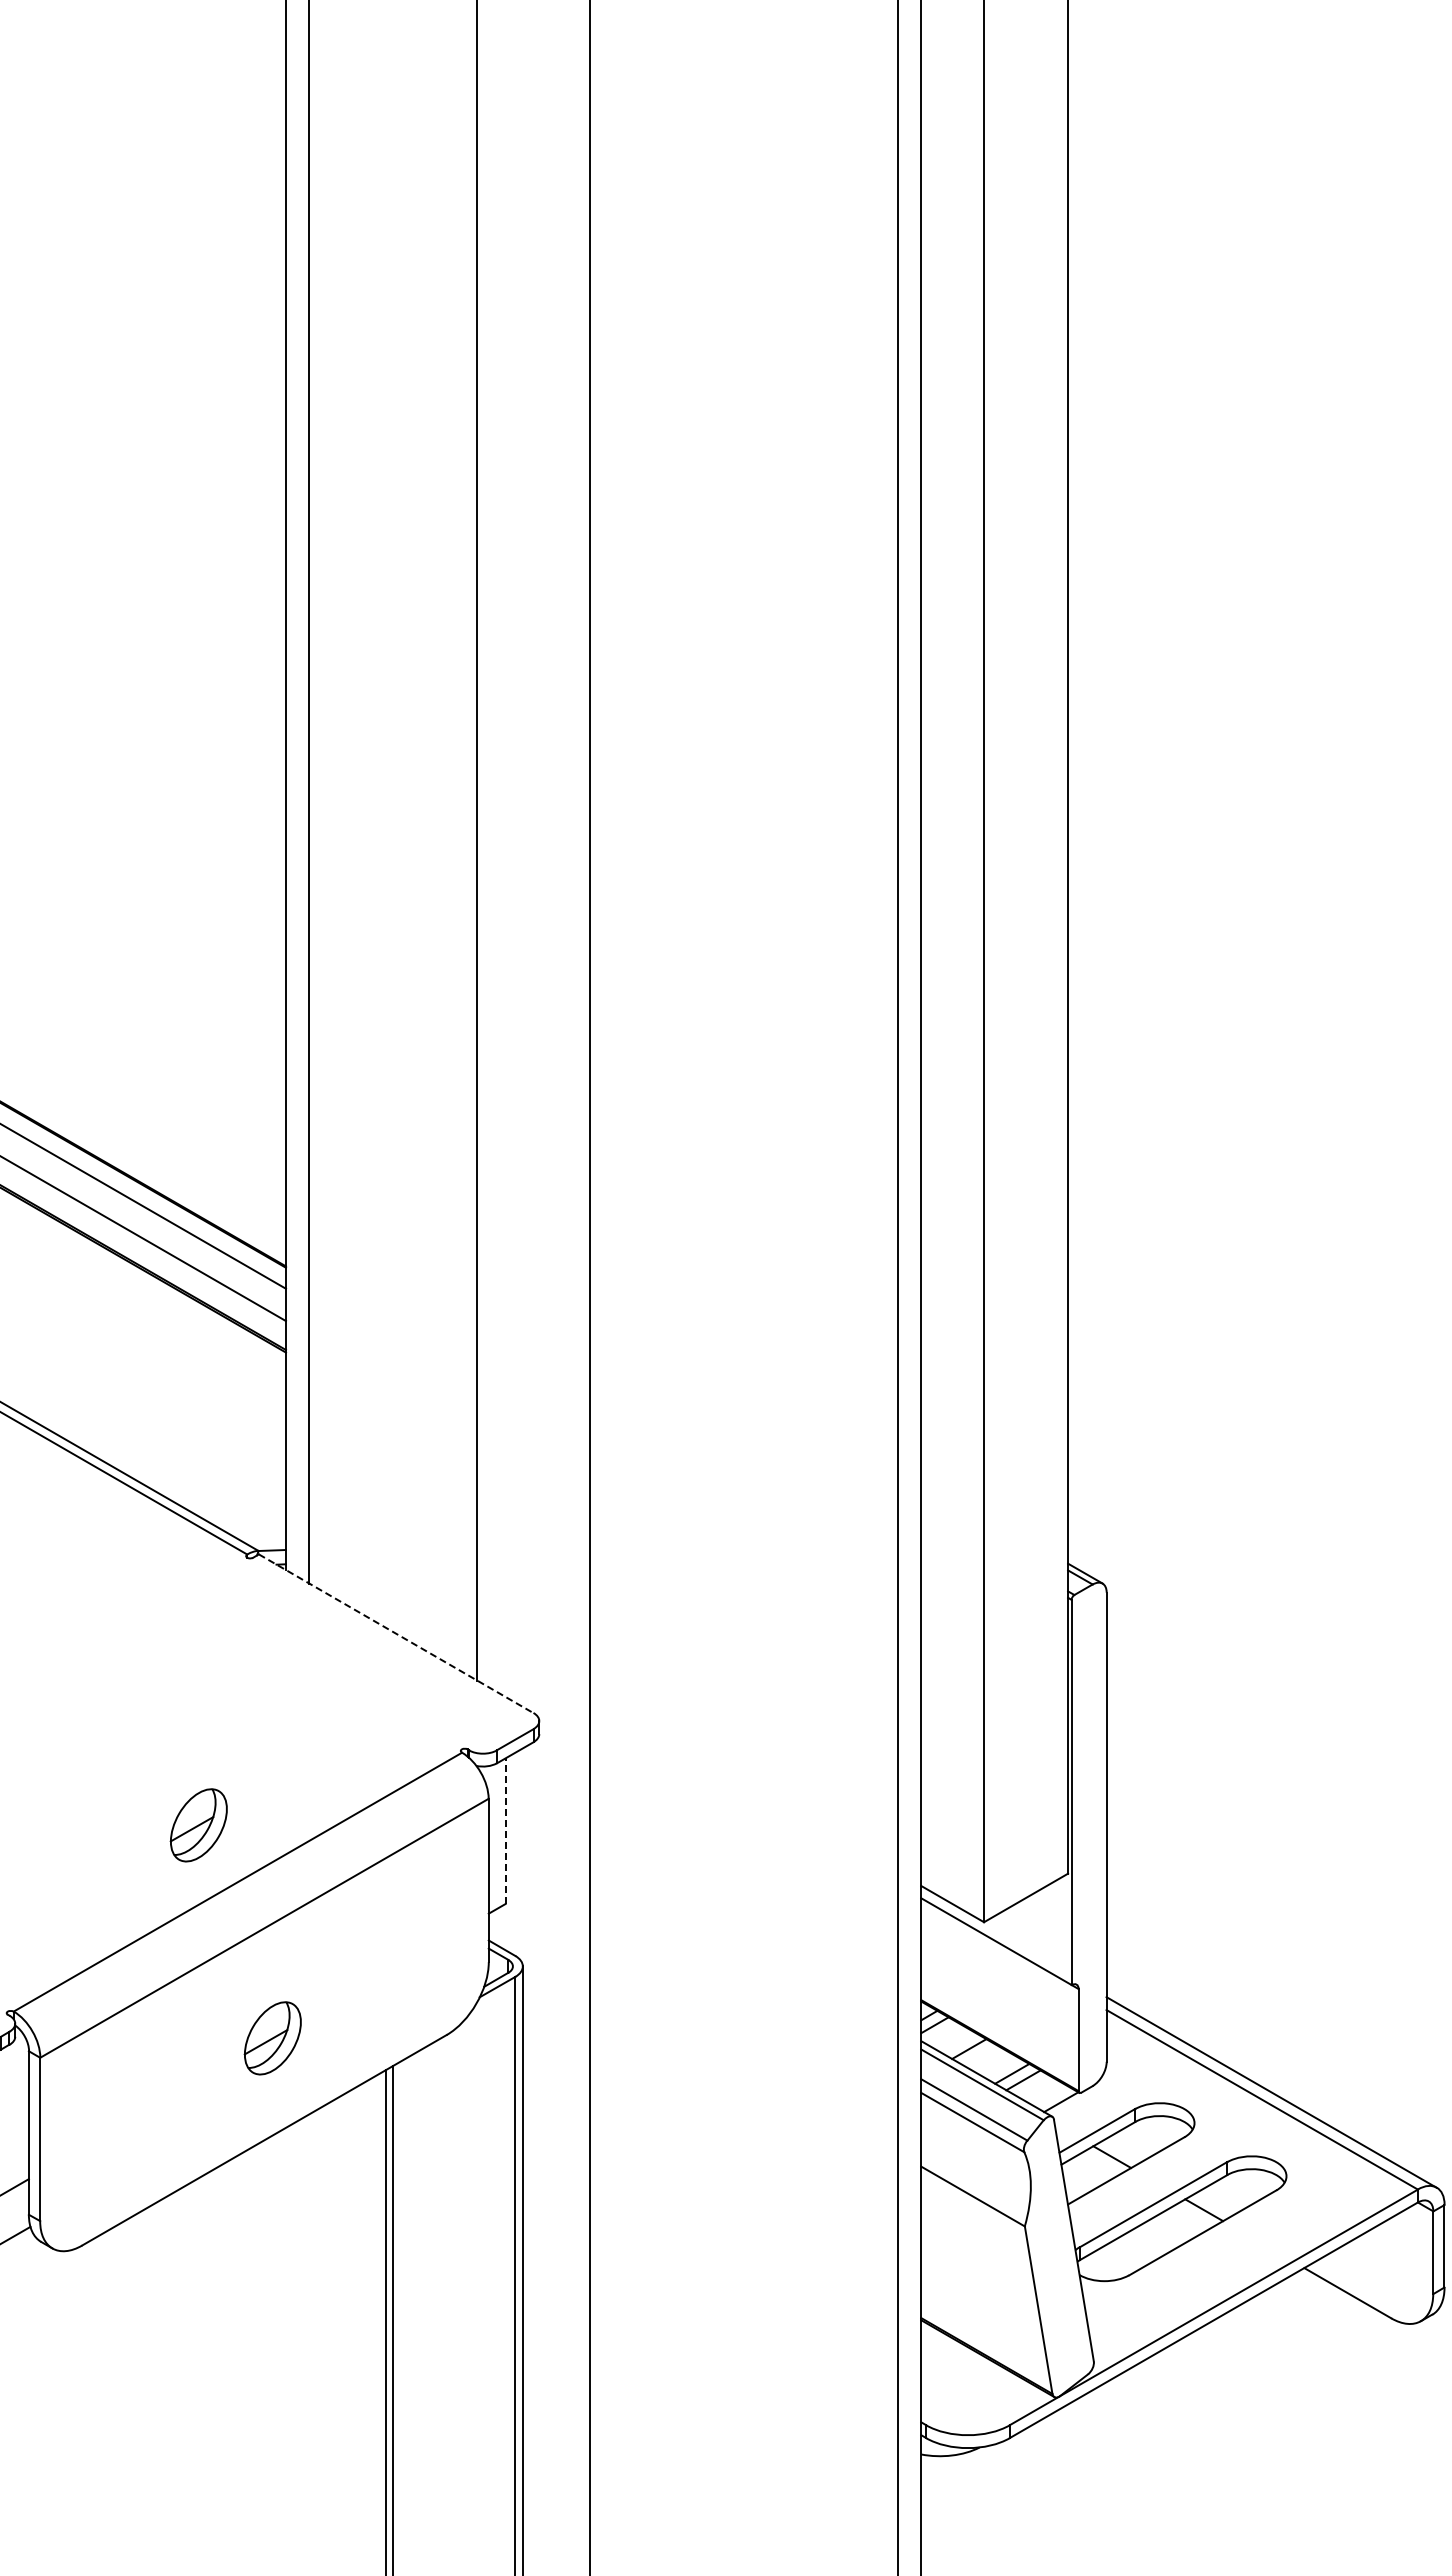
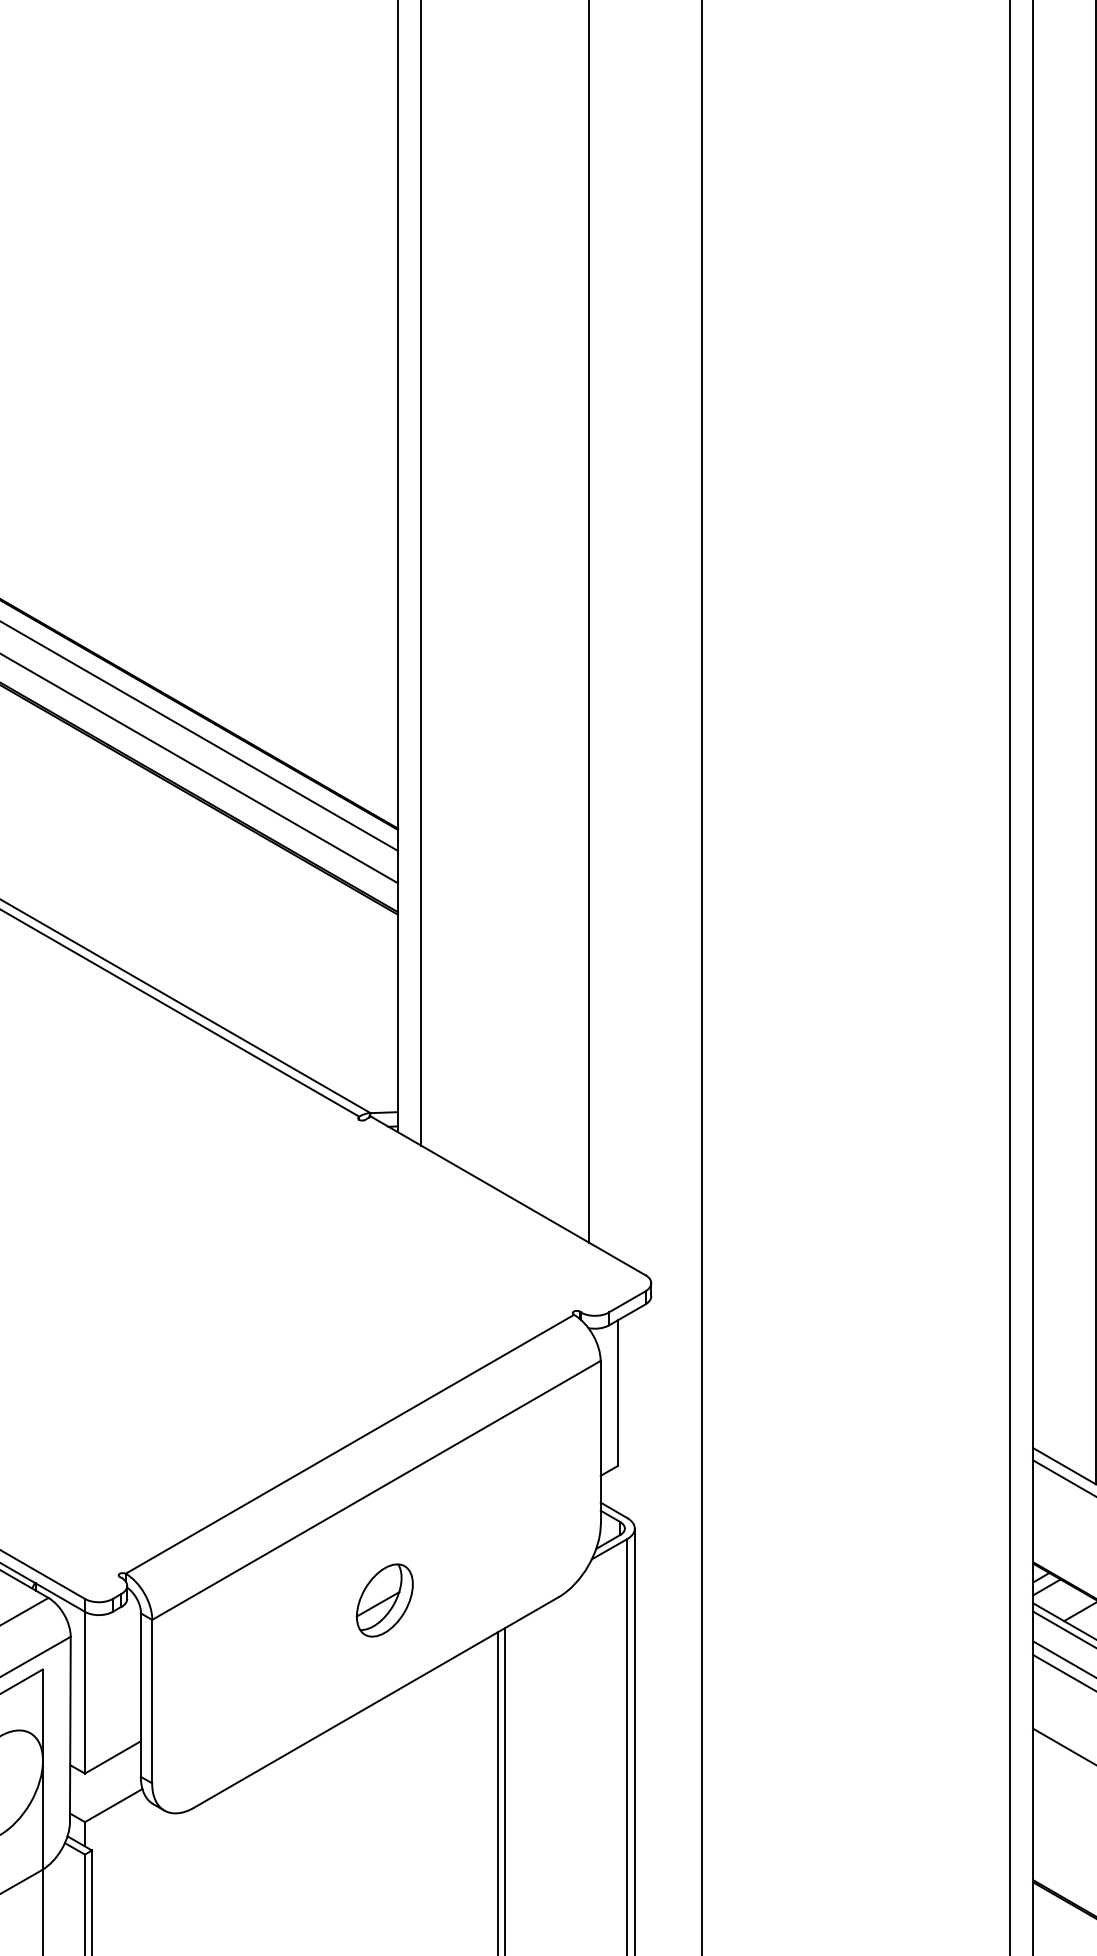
line: (396, 1633) -> (508, 1195), dashed -> solid
part: (198, 1825) -> (310, 1387), removed
line: (505, 1831) -> (617, 1393), dashed -> solid

